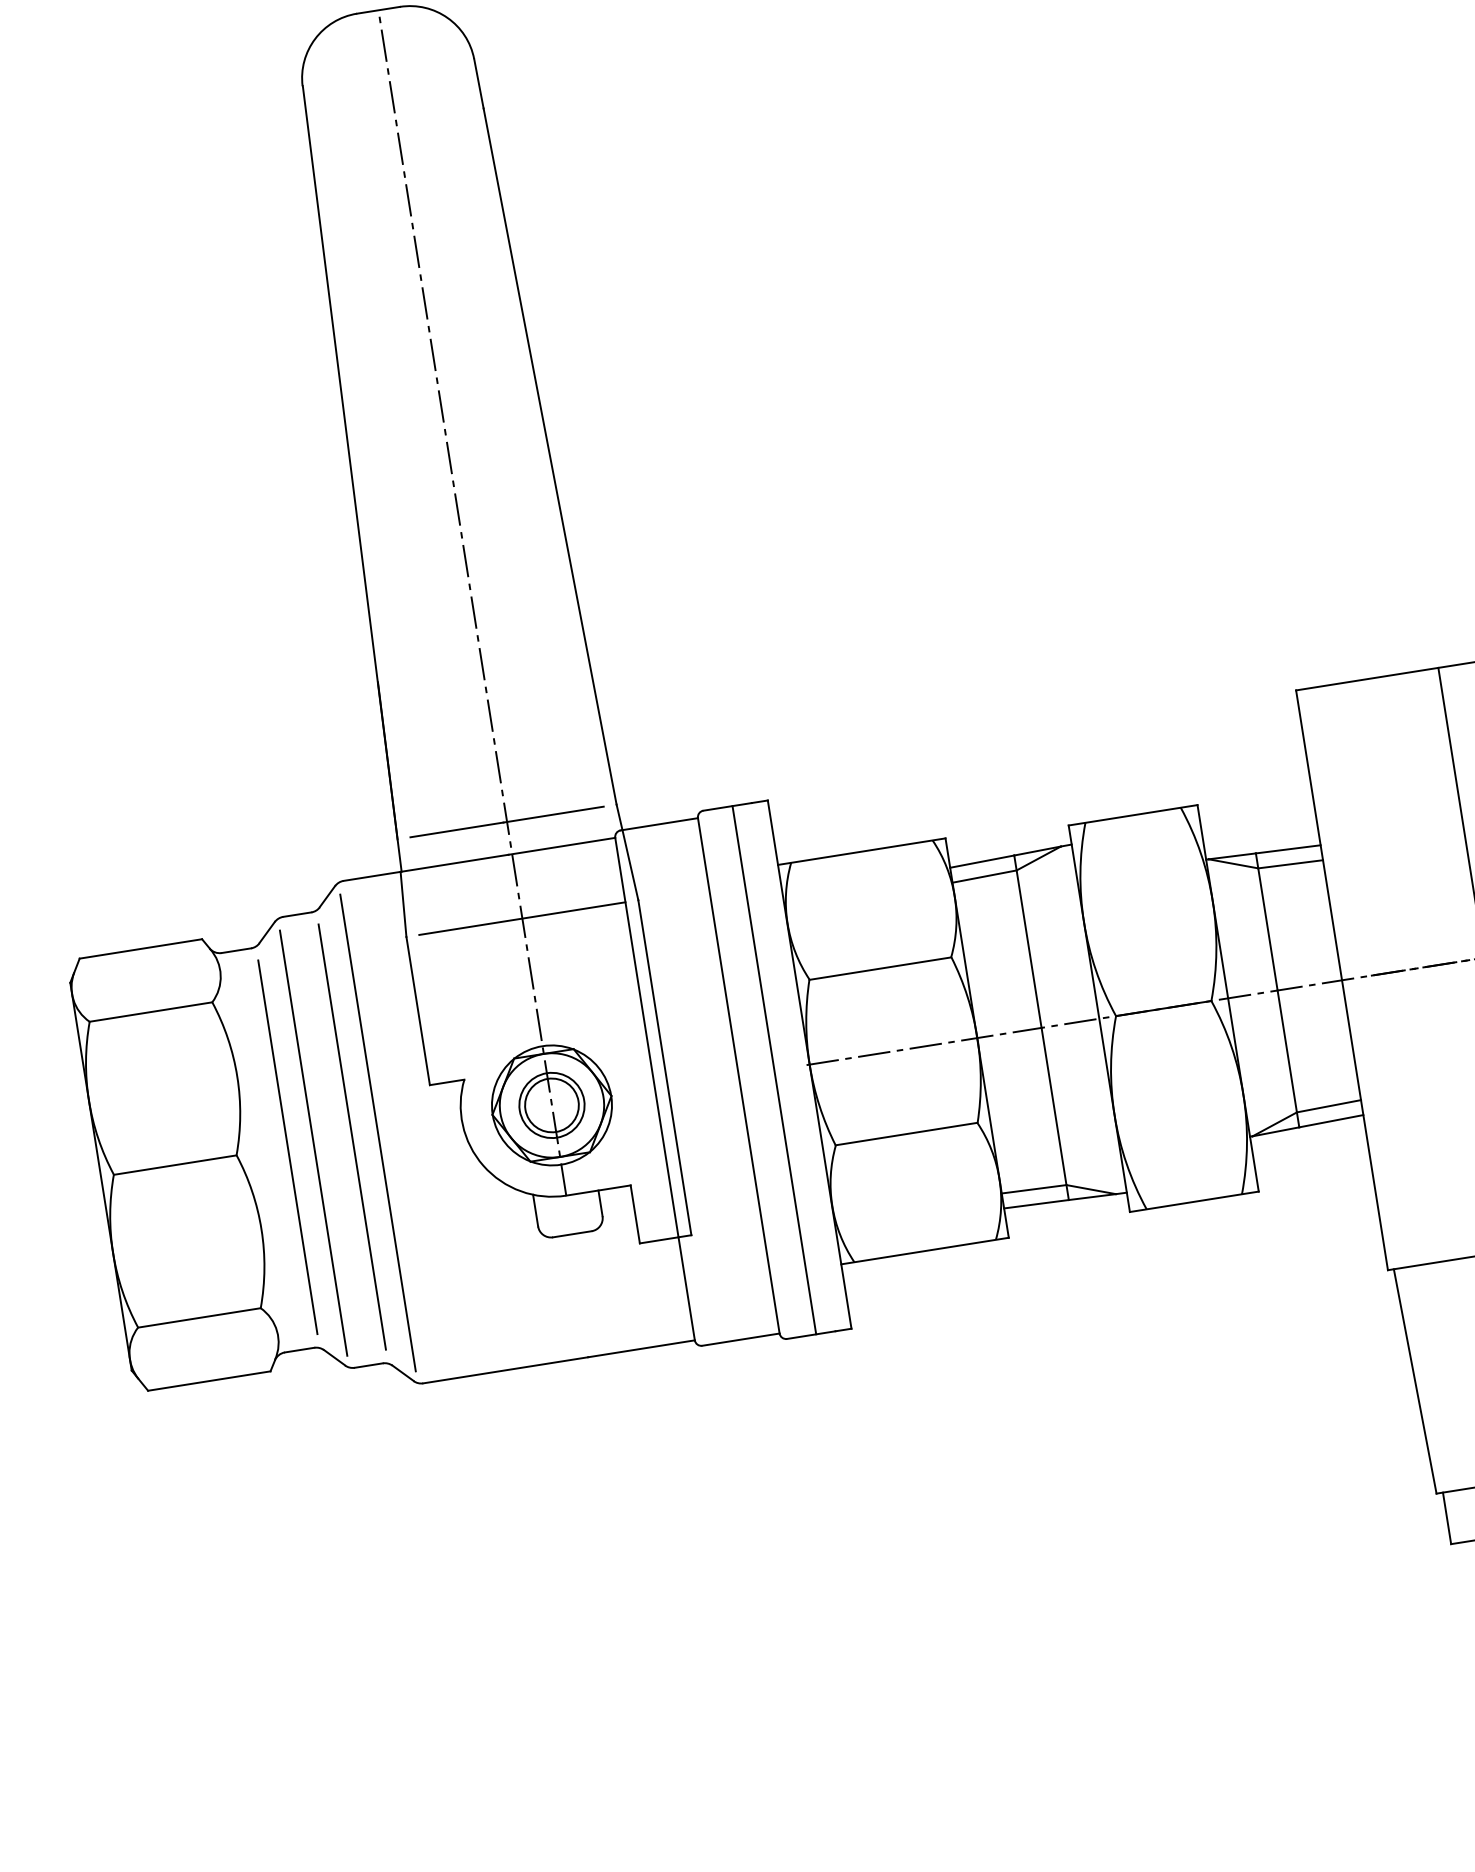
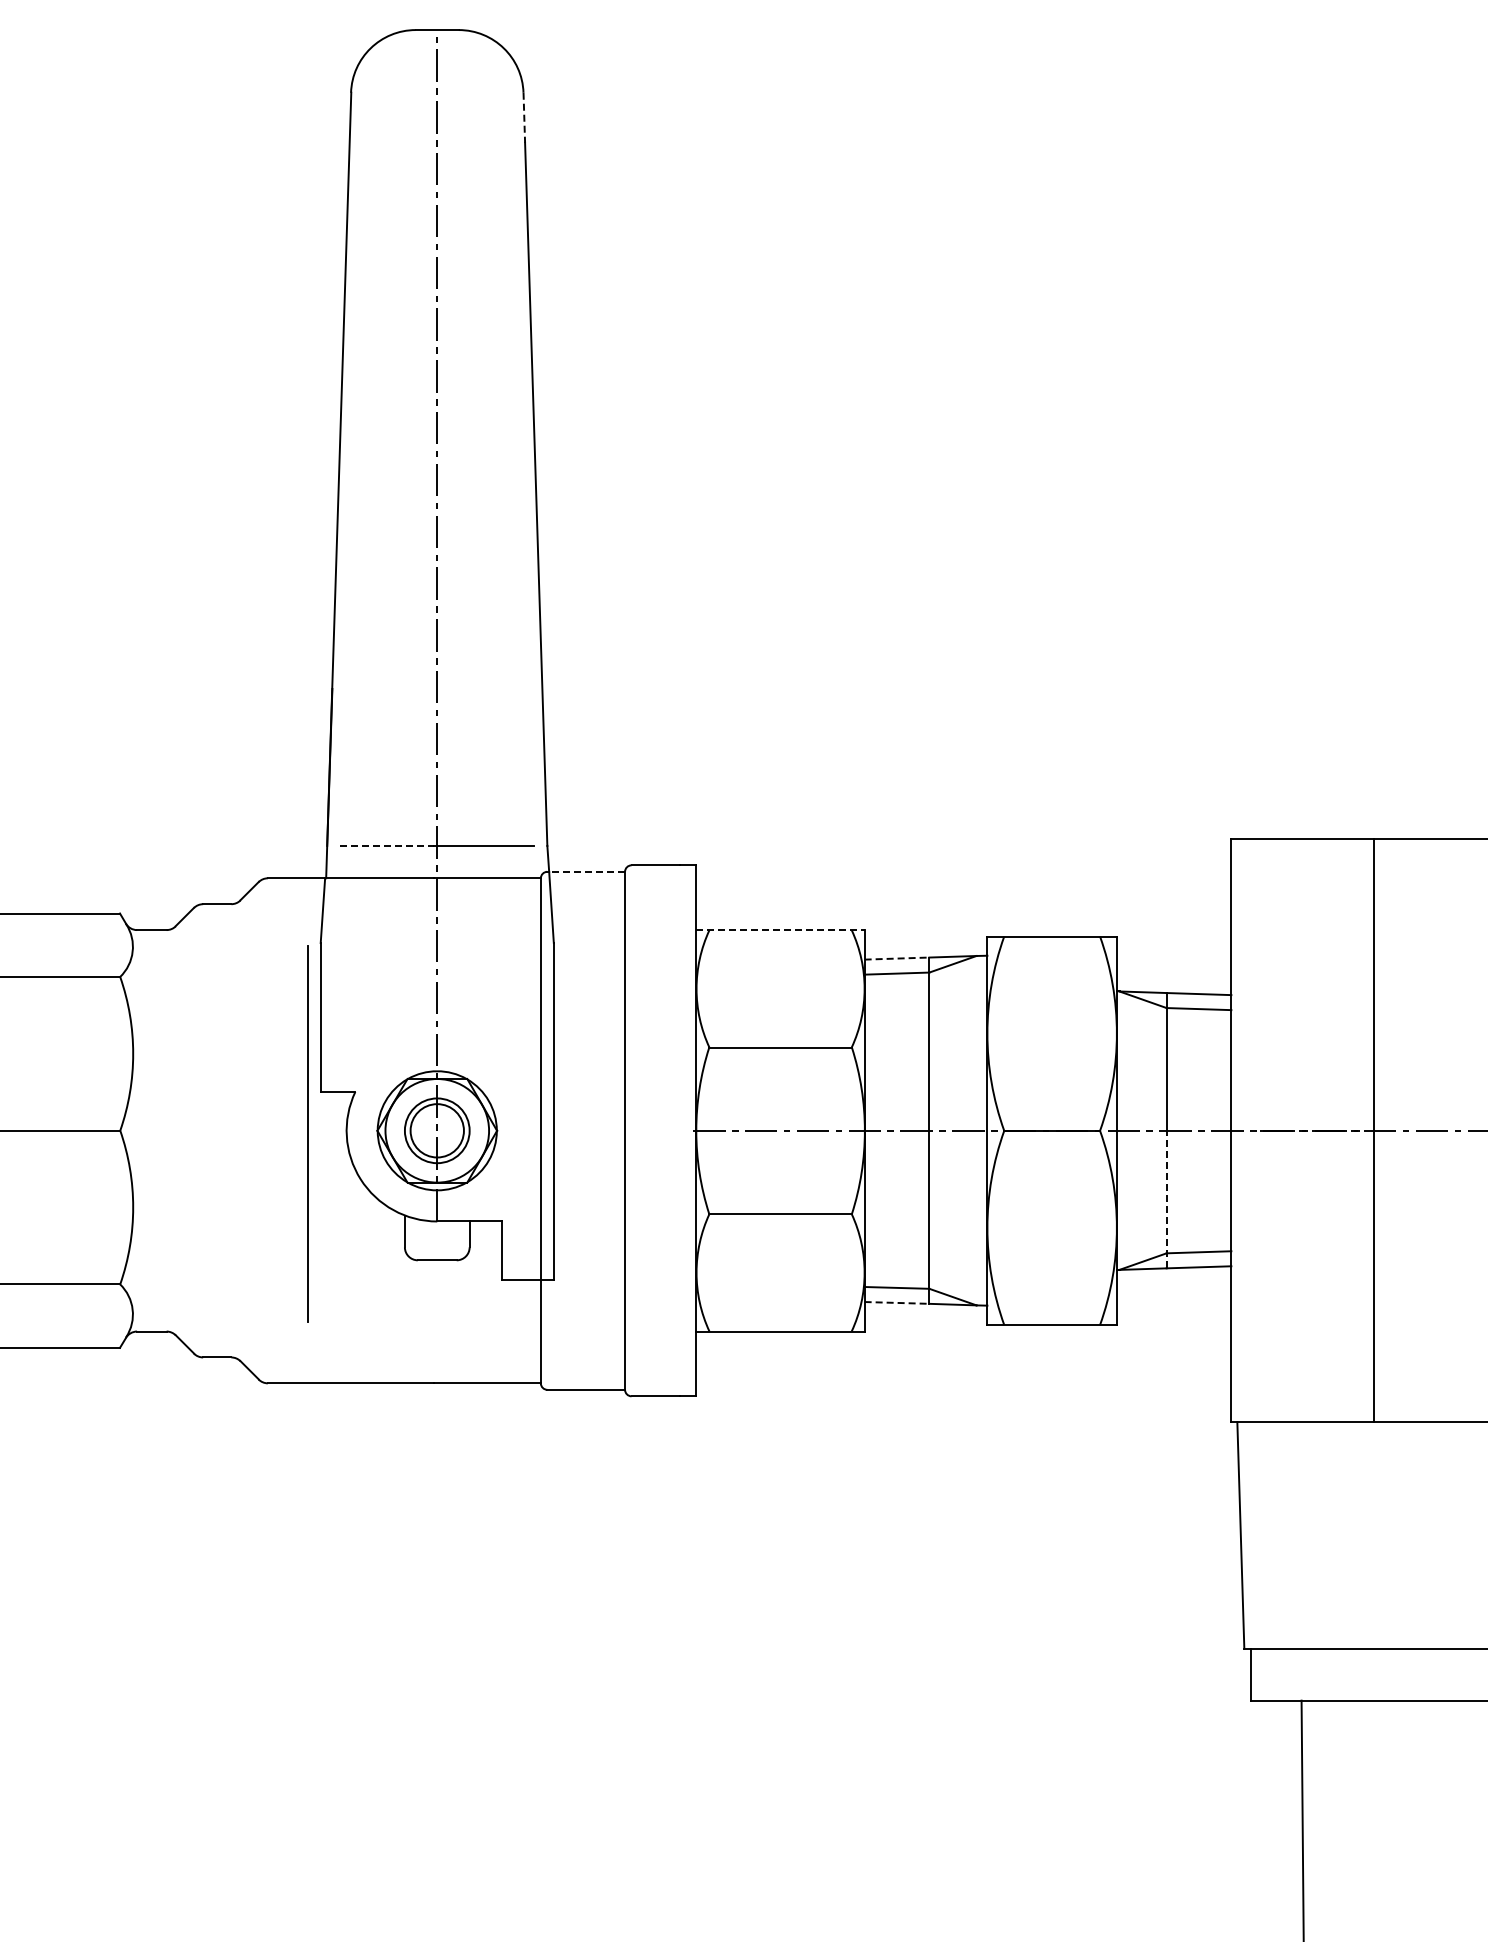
line: (479, 84) -> (524, 118), solid -> dashed
line: (660, 823) -> (587, 871), solid -> dashed
line: (456, 829) -> (386, 845), solid -> dashed
line: (861, 852) -> (780, 930), solid -> dashed
line: (982, 861) -> (897, 958), solid -> dashed
line: (521, 919) -> (436, 943), removed
line: (1288, 1058) -> (1166, 1199), solid -> dashed
line: (774, 1069) -> (660, 1130), removed
line: (378, 1132) -> (262, 1130), removed
line: (352, 1136) -> (236, 1130), removed
line: (313, 1142) -> (197, 1130), removed
line: (287, 1147) -> (307, 1133), moved
line: (1036, 1203) -> (897, 1302), solid -> dashed

